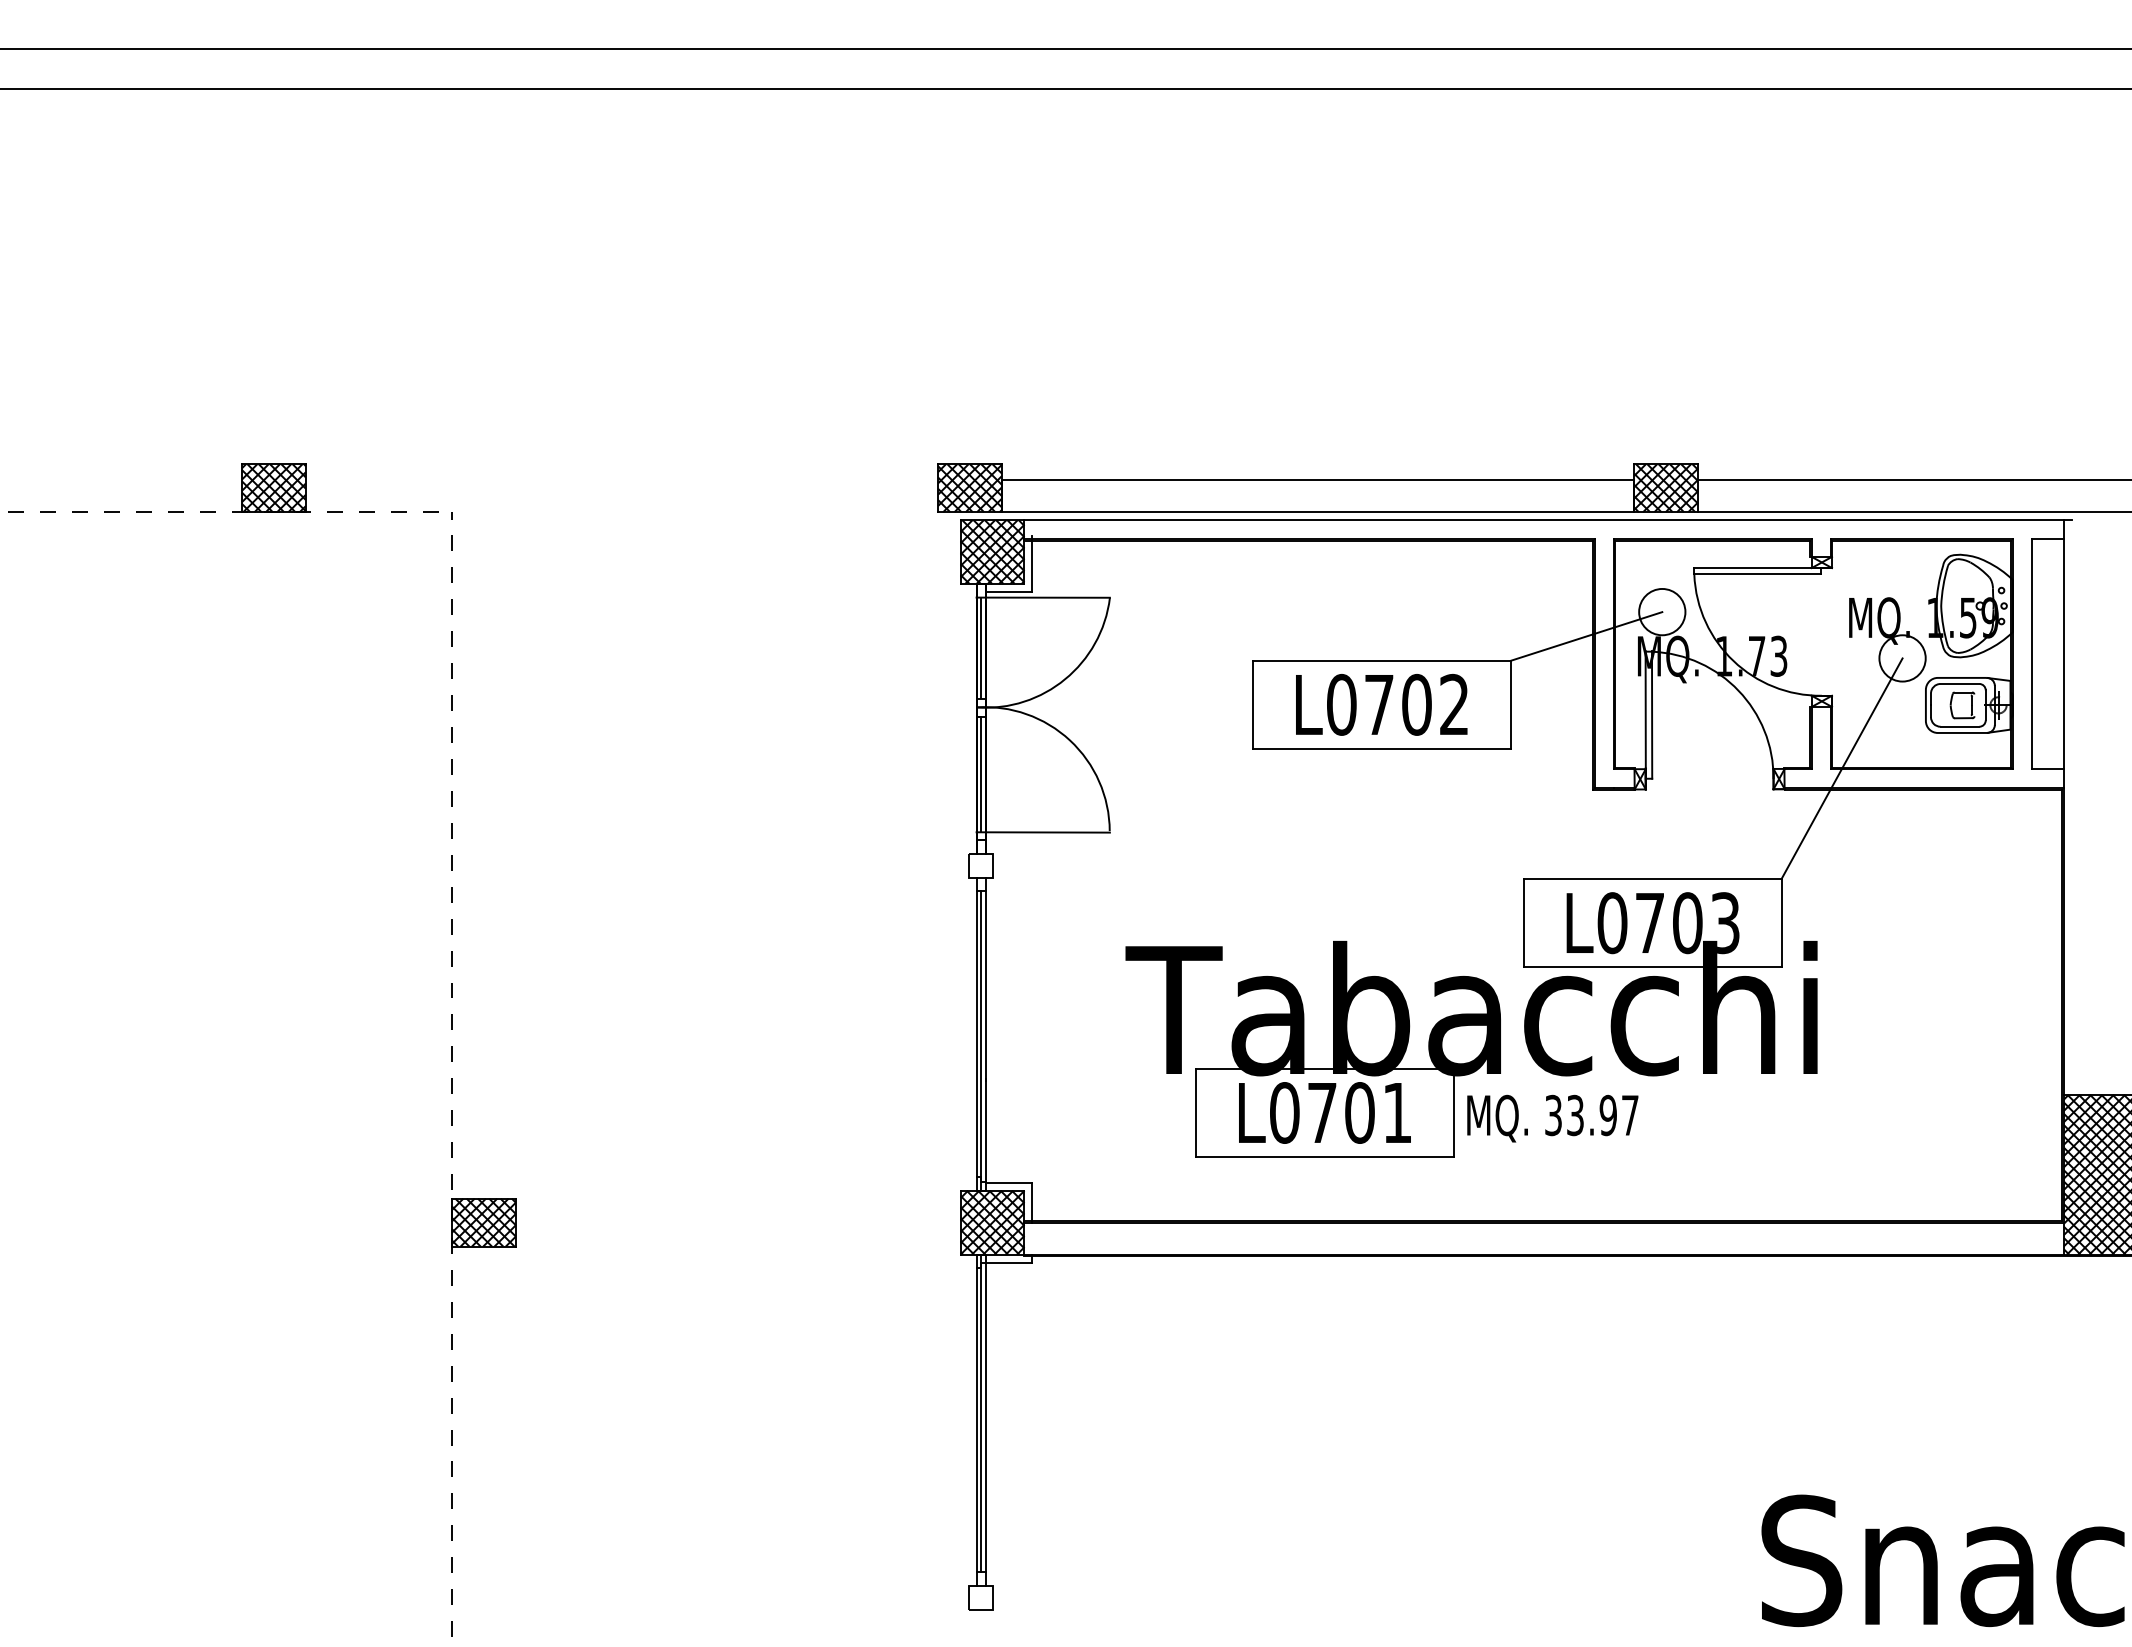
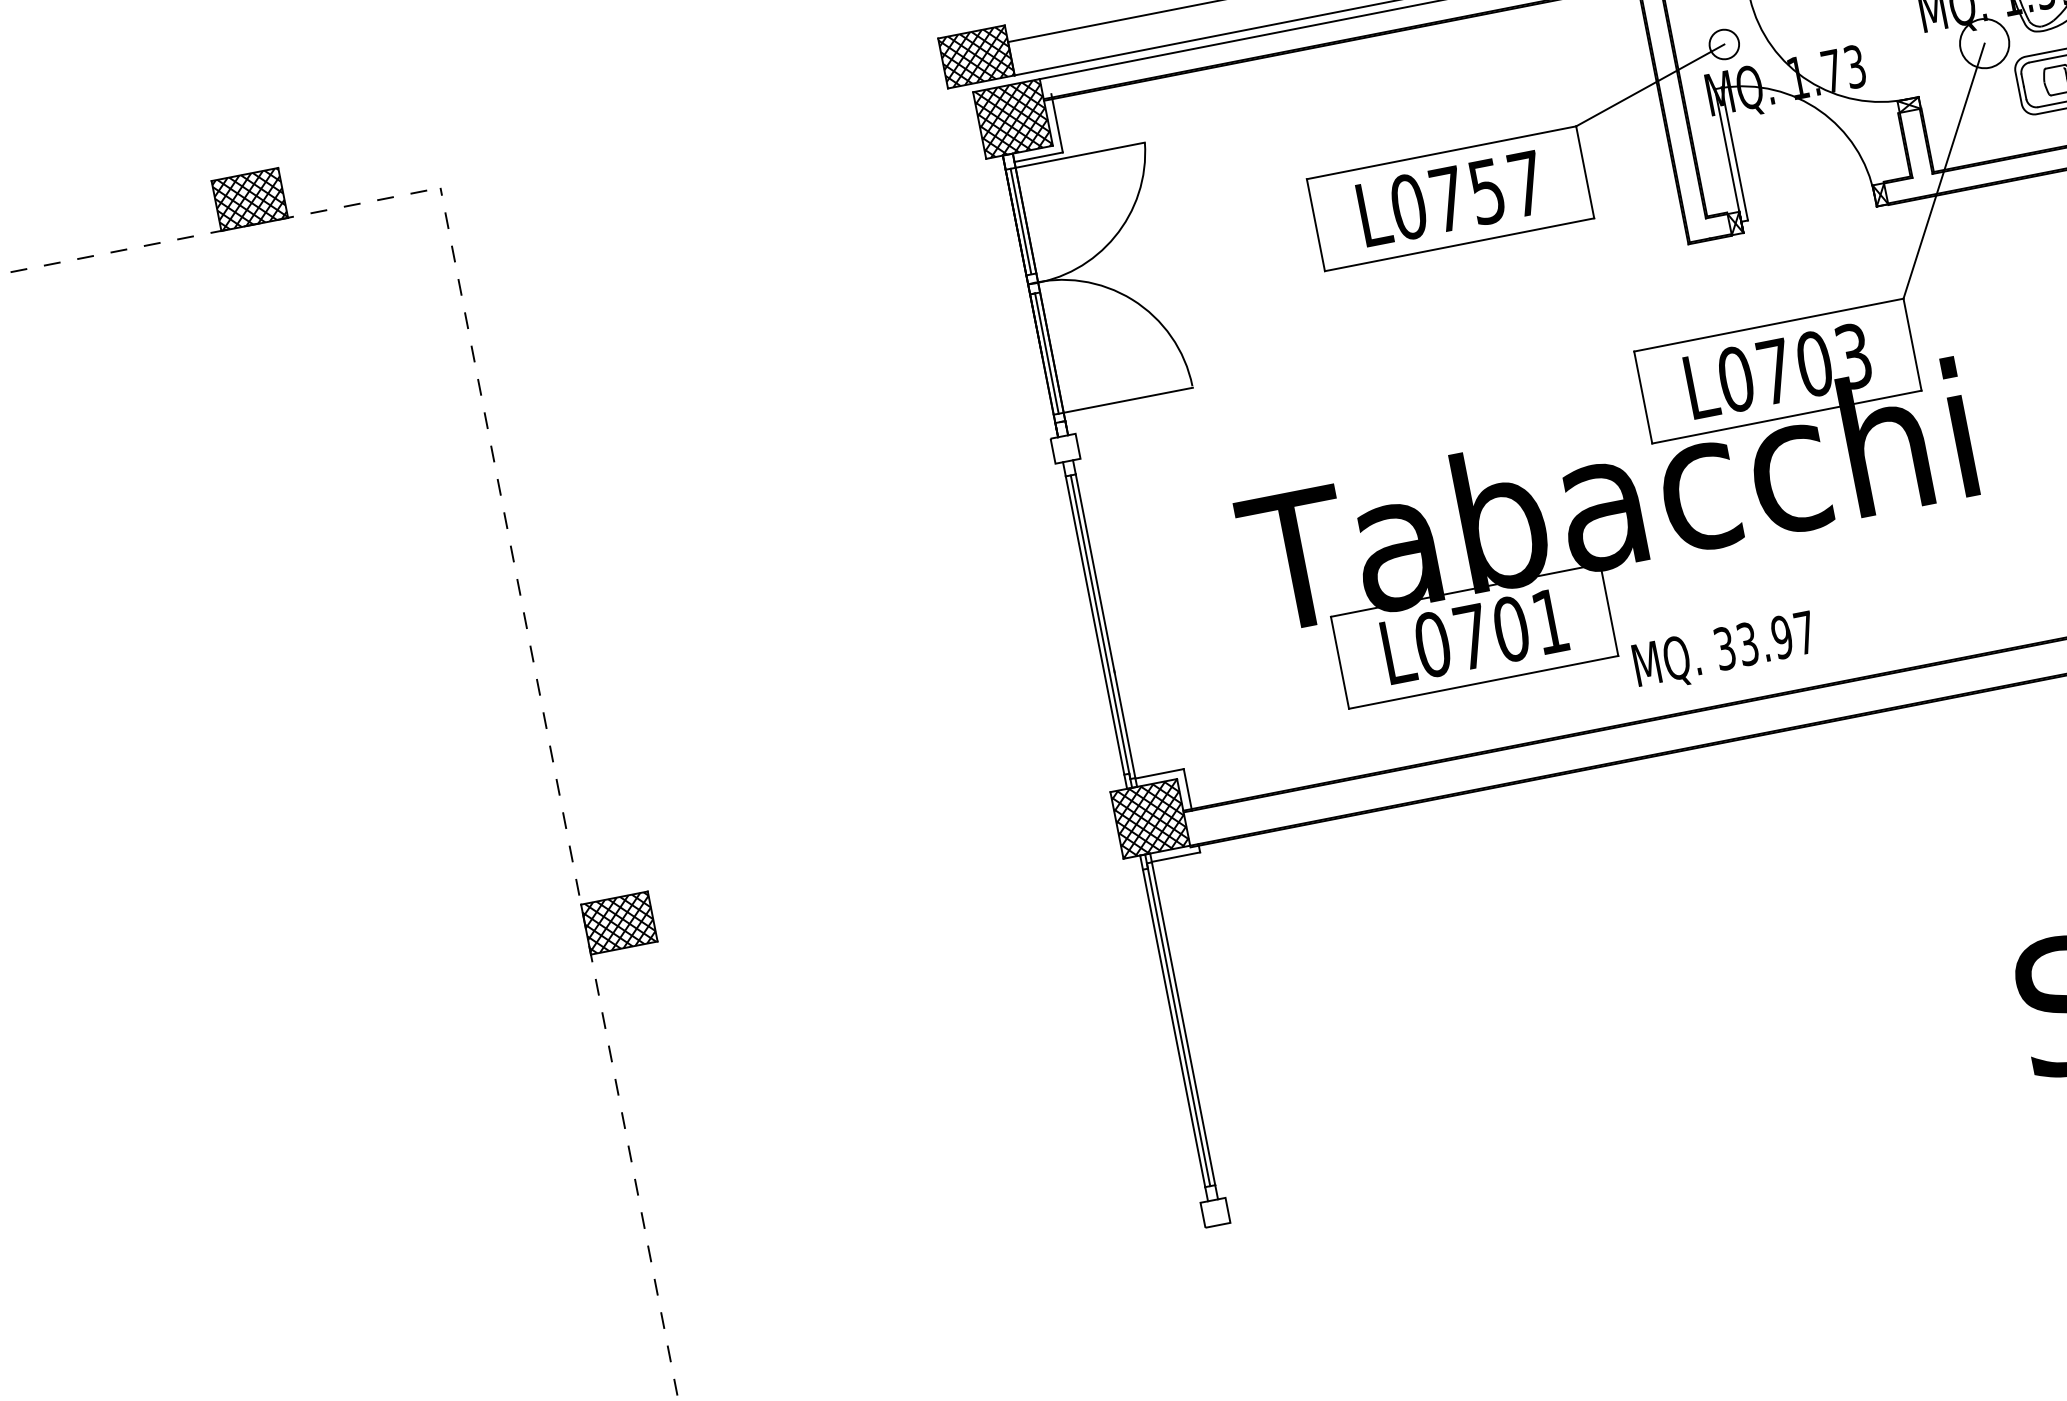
circle: (1662, 611) -> (1724, 43), size x0.6
text: (1435, 704) -> (1506, 187), L0702 -> L0757
text: (1552, 1118) -> (1724, 651), moved

